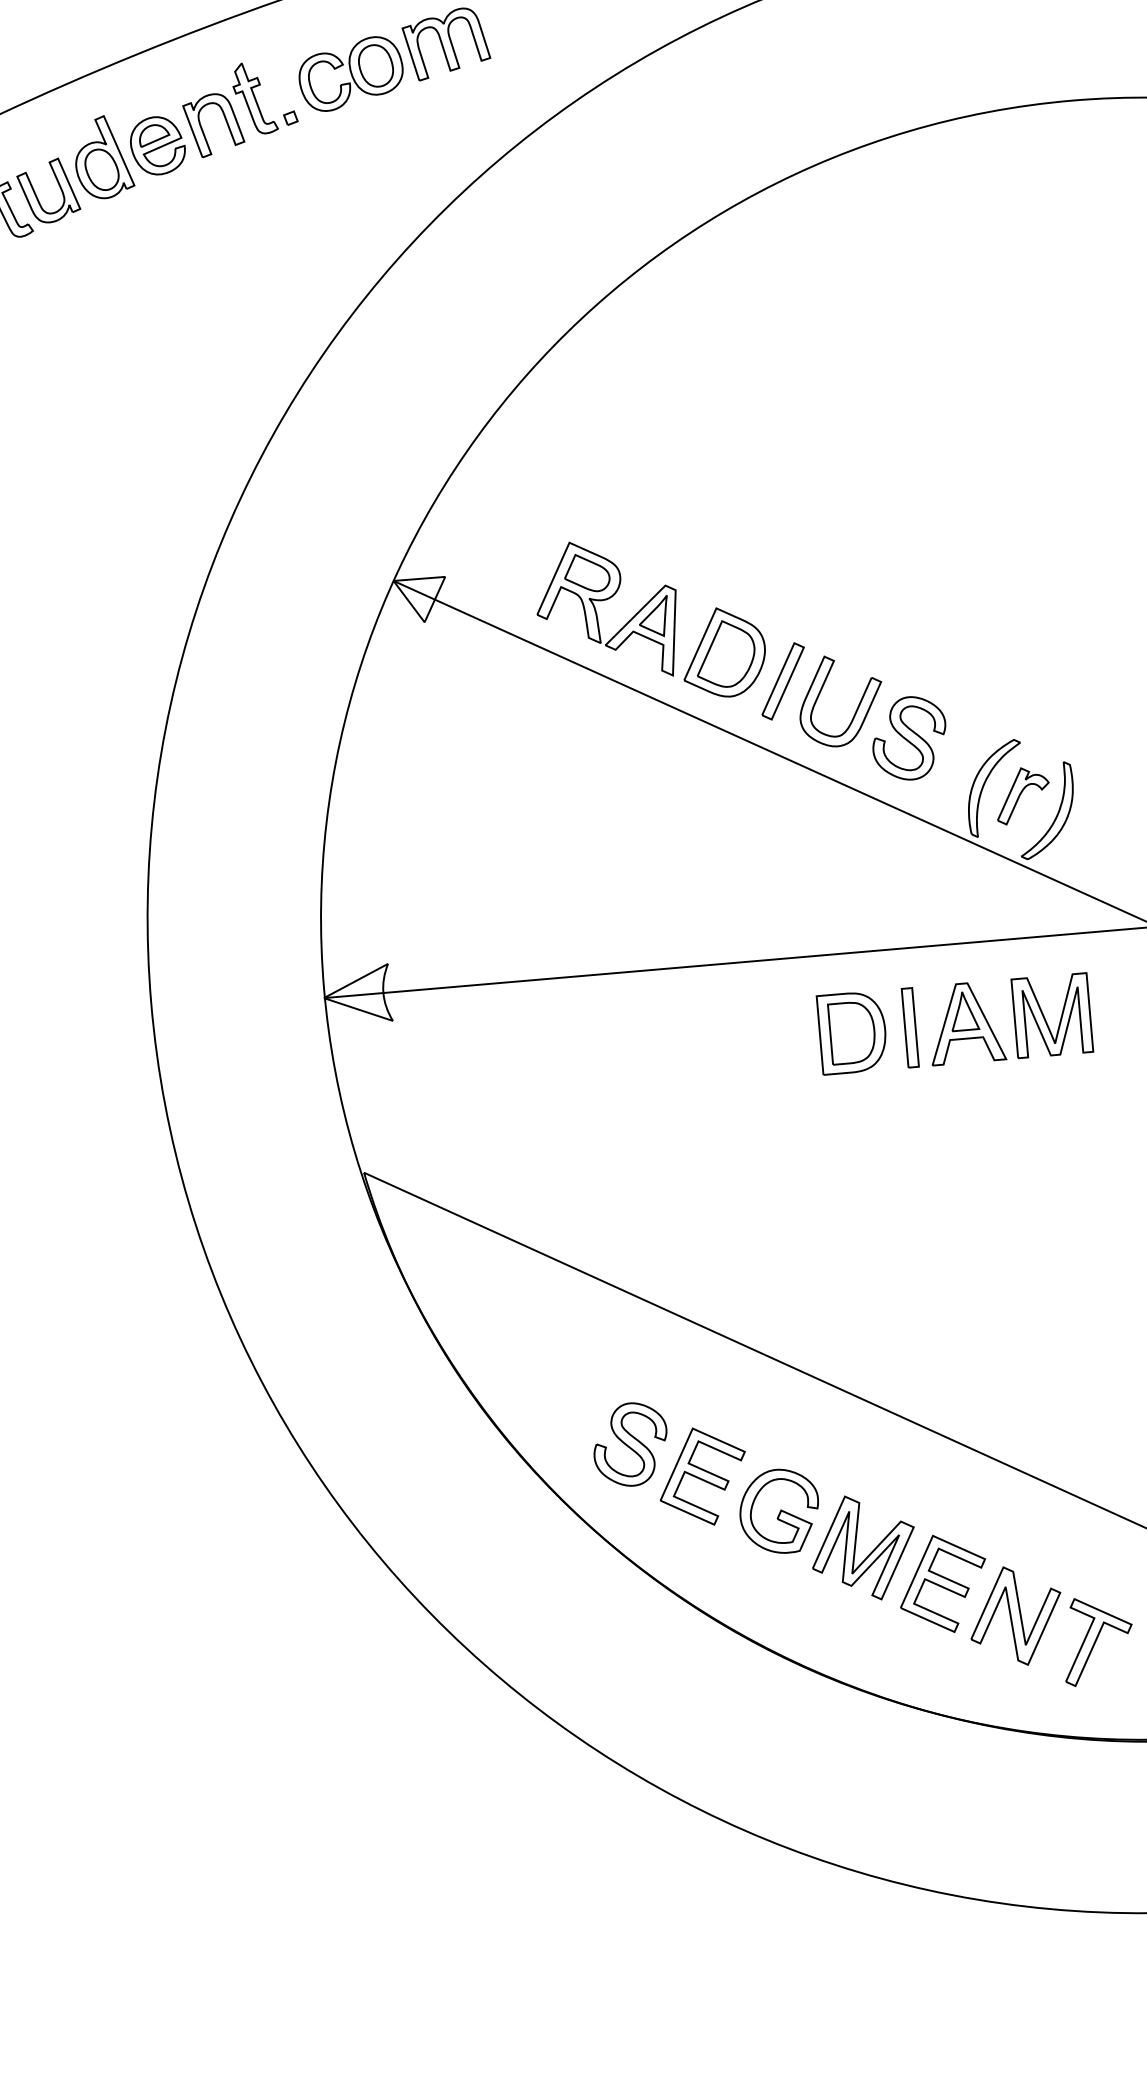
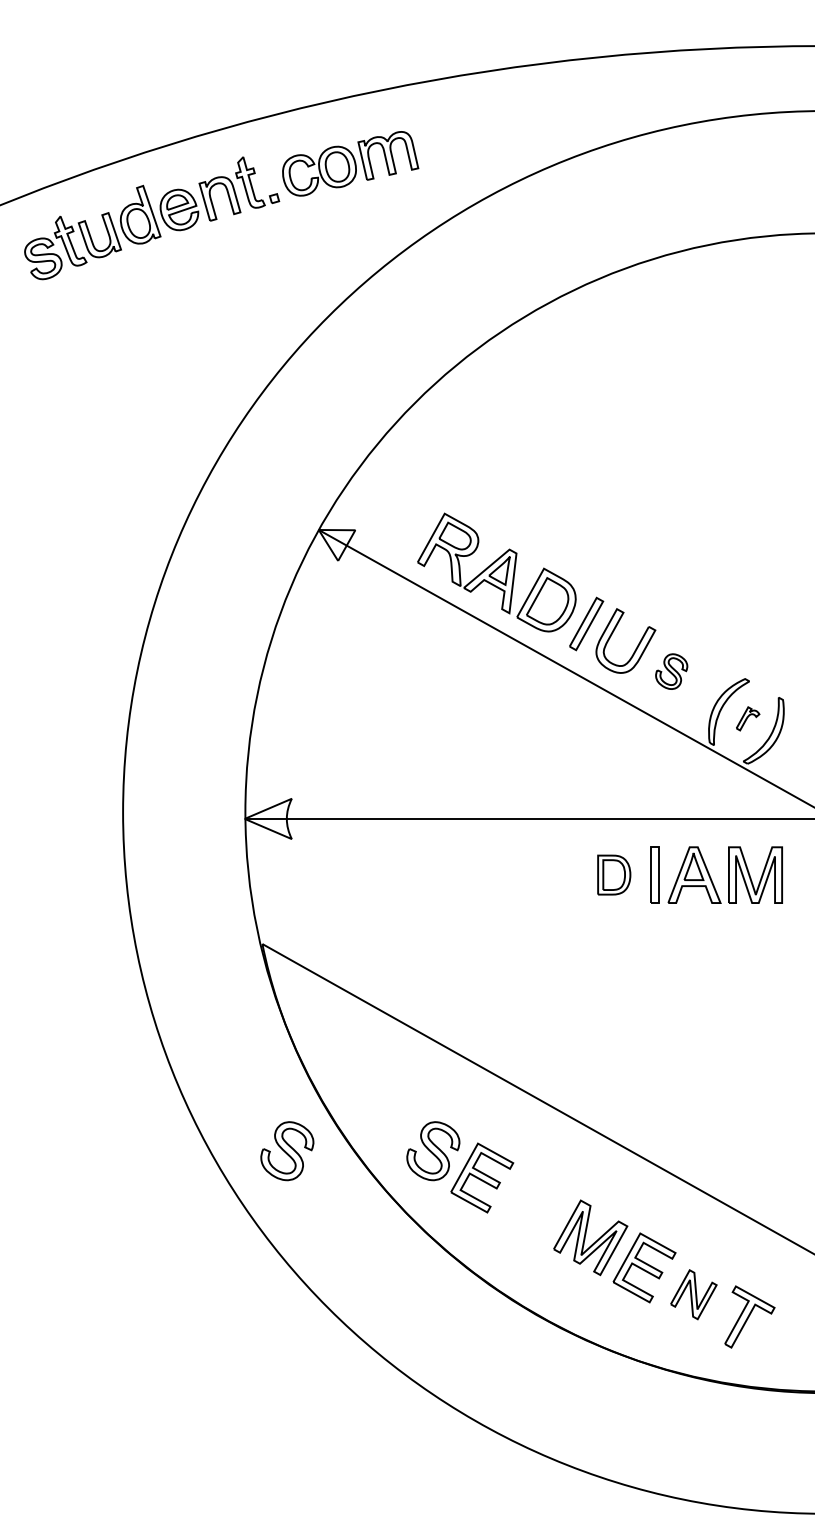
part: (908, 738) -> (671, 671), size x0.6
part: (1022, 795) -> (747, 718), size x0.6
part: (853, 1031) -> (614, 874), size x0.7
part: (424, 1462) -> (287, 1151), added
part: (778, 1510) -> (533, 1206), removed
part: (1015, 1615) -> (693, 1294), size x0.7

